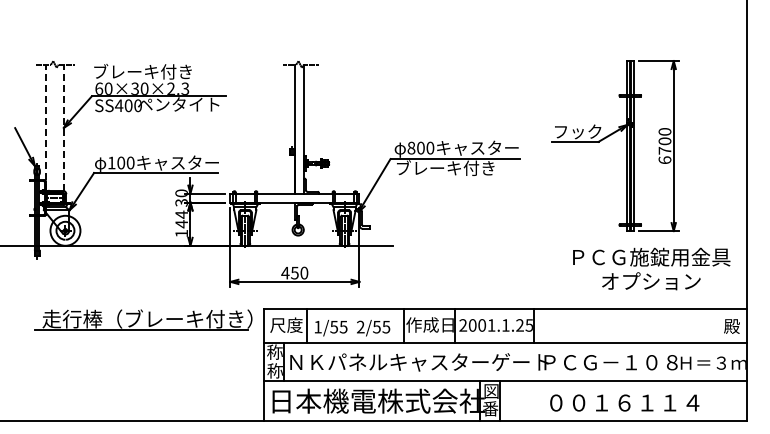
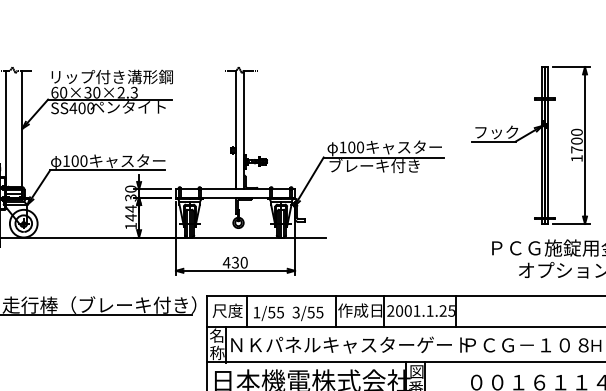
text: (160, 71) -> (111, 76), ブレーキ付き -> リップ付き溝形鋼
line: (45, 127) -> (5, 128), dashed -> solid
line: (63, 127) -> (21, 128), dashed -> solid
text: (411, 147) -> (343, 146), 800 -> 100
text: (664, 159) -> (576, 157), 6700 -> 1700
text: (294, 272) -> (235, 262), 450 -> 430
text: (360, 327) -> (295, 312), 2/55 -> 3/55
text: (274, 351) -> (216, 335), 称 -> 名

